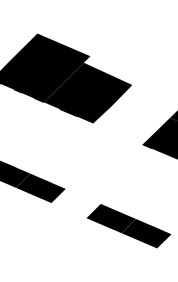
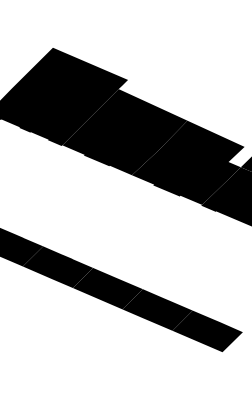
fill: (132, 114) -> (187, 162), added
fill: (75, 203) -> (107, 288), added

